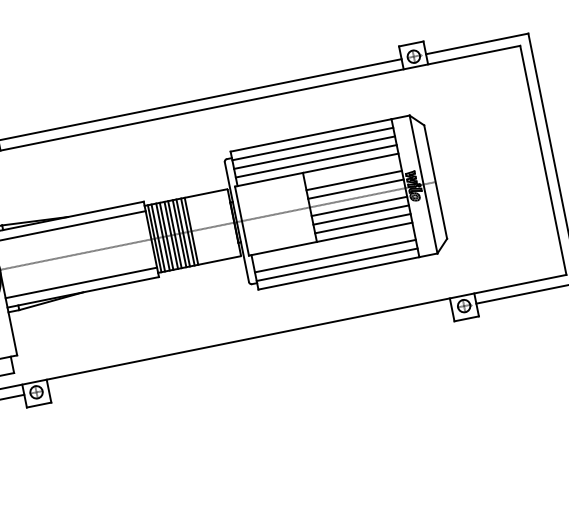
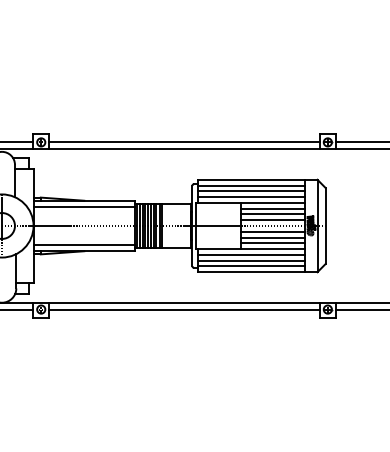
line: (352, 171) -> (273, 208), added
line: (333, 246) -> (251, 254), added
line: (250, 349) -> (184, 309), added

